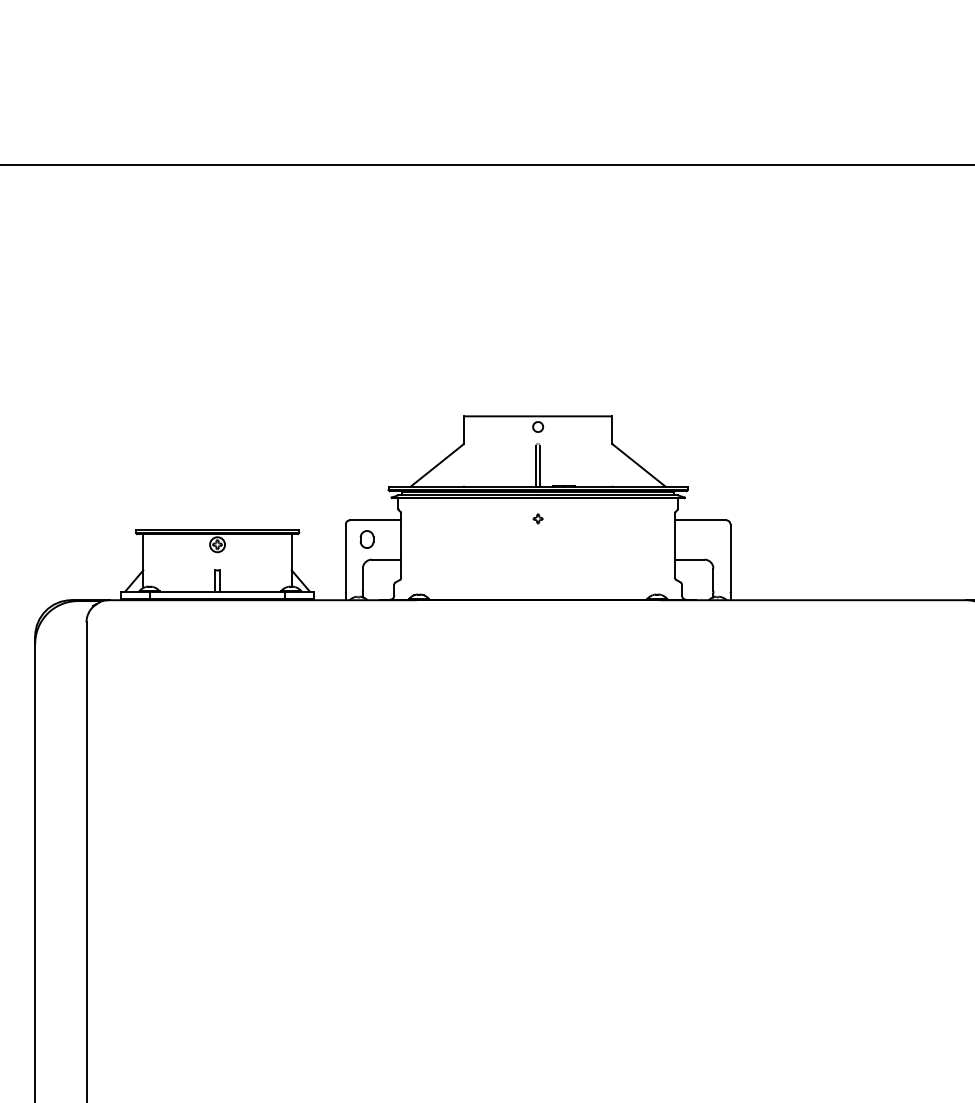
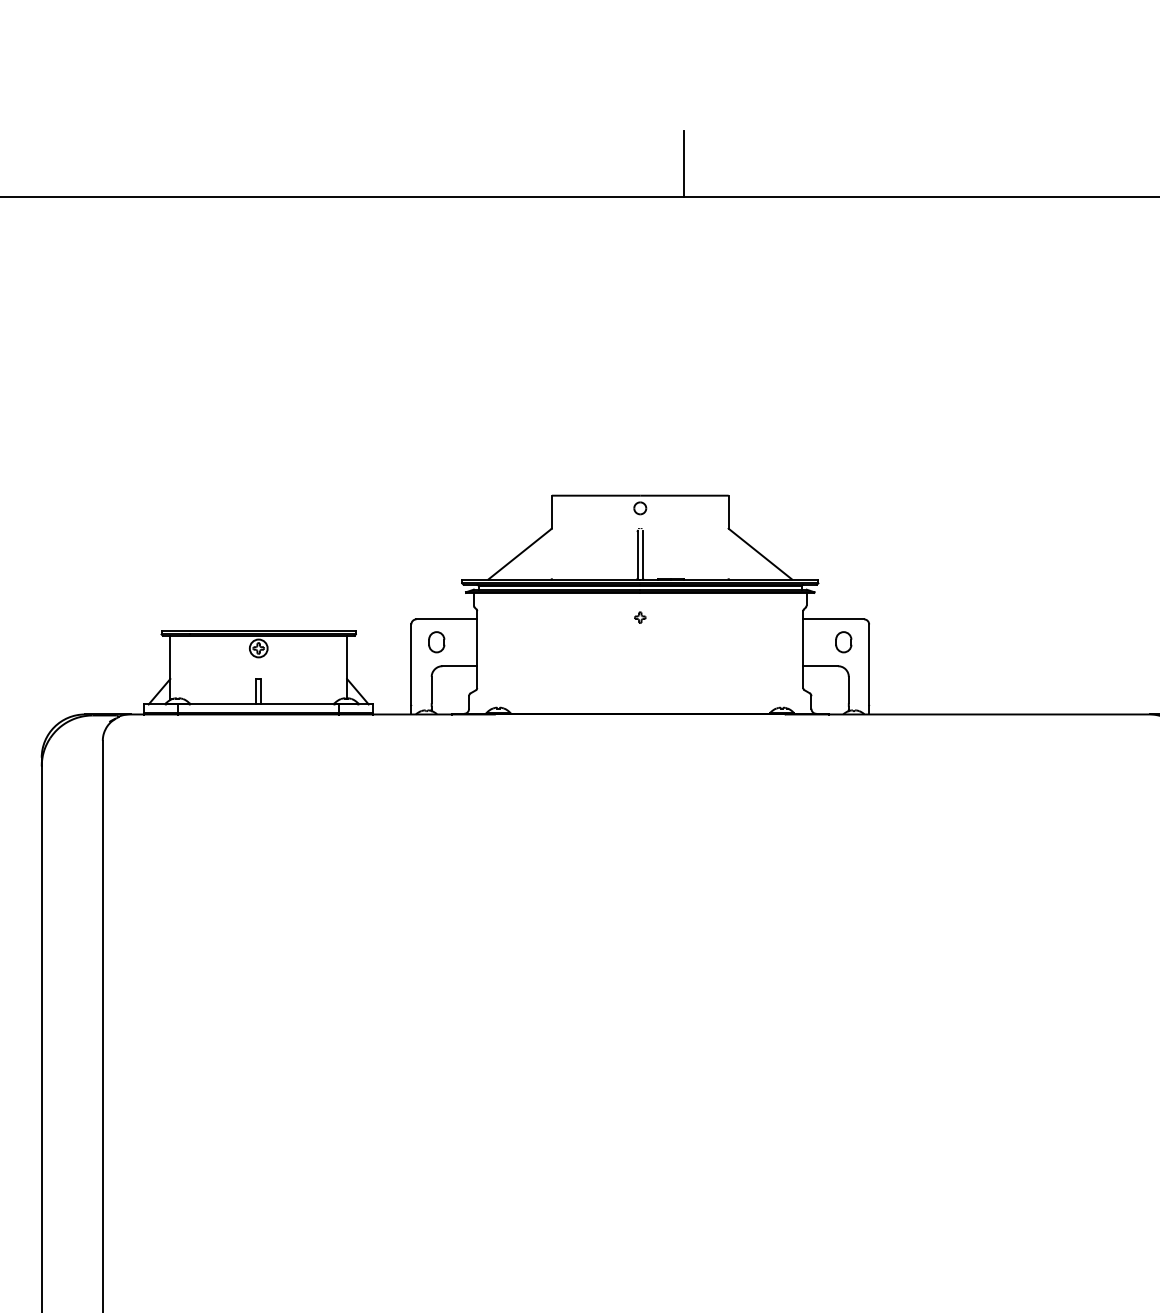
line: (574, 137) -> (683, 163), added
part: (708, 539) -> (843, 642), added

